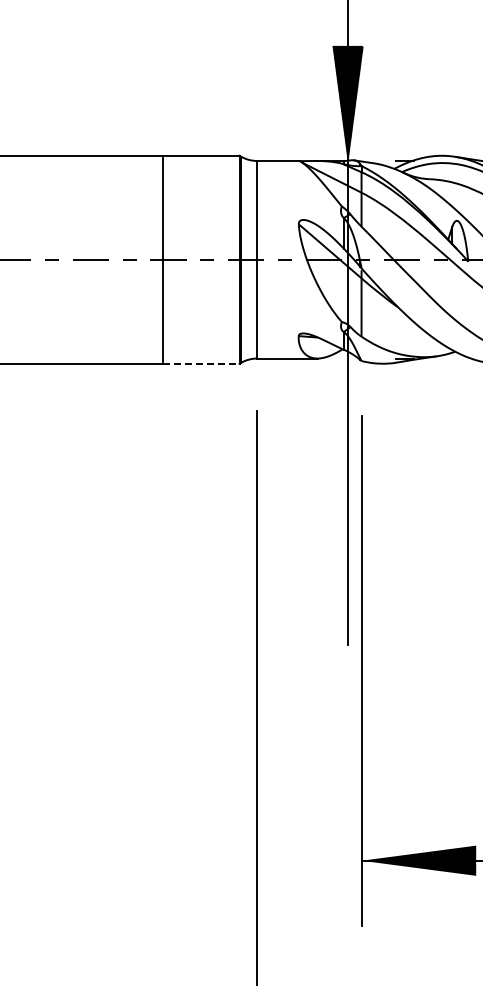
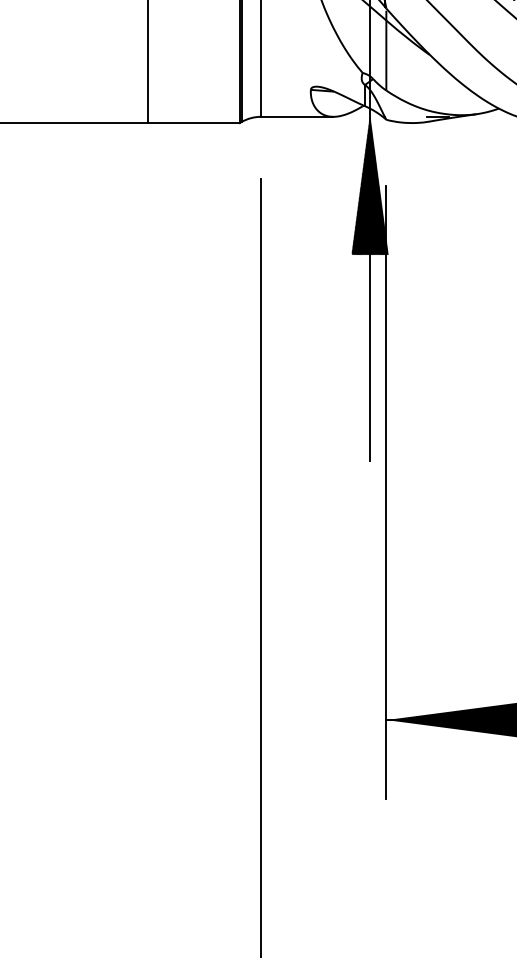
line: (201, 363) -> (194, 122), dashed -> solid
hatch: (348, 415) -> (370, 185), added

